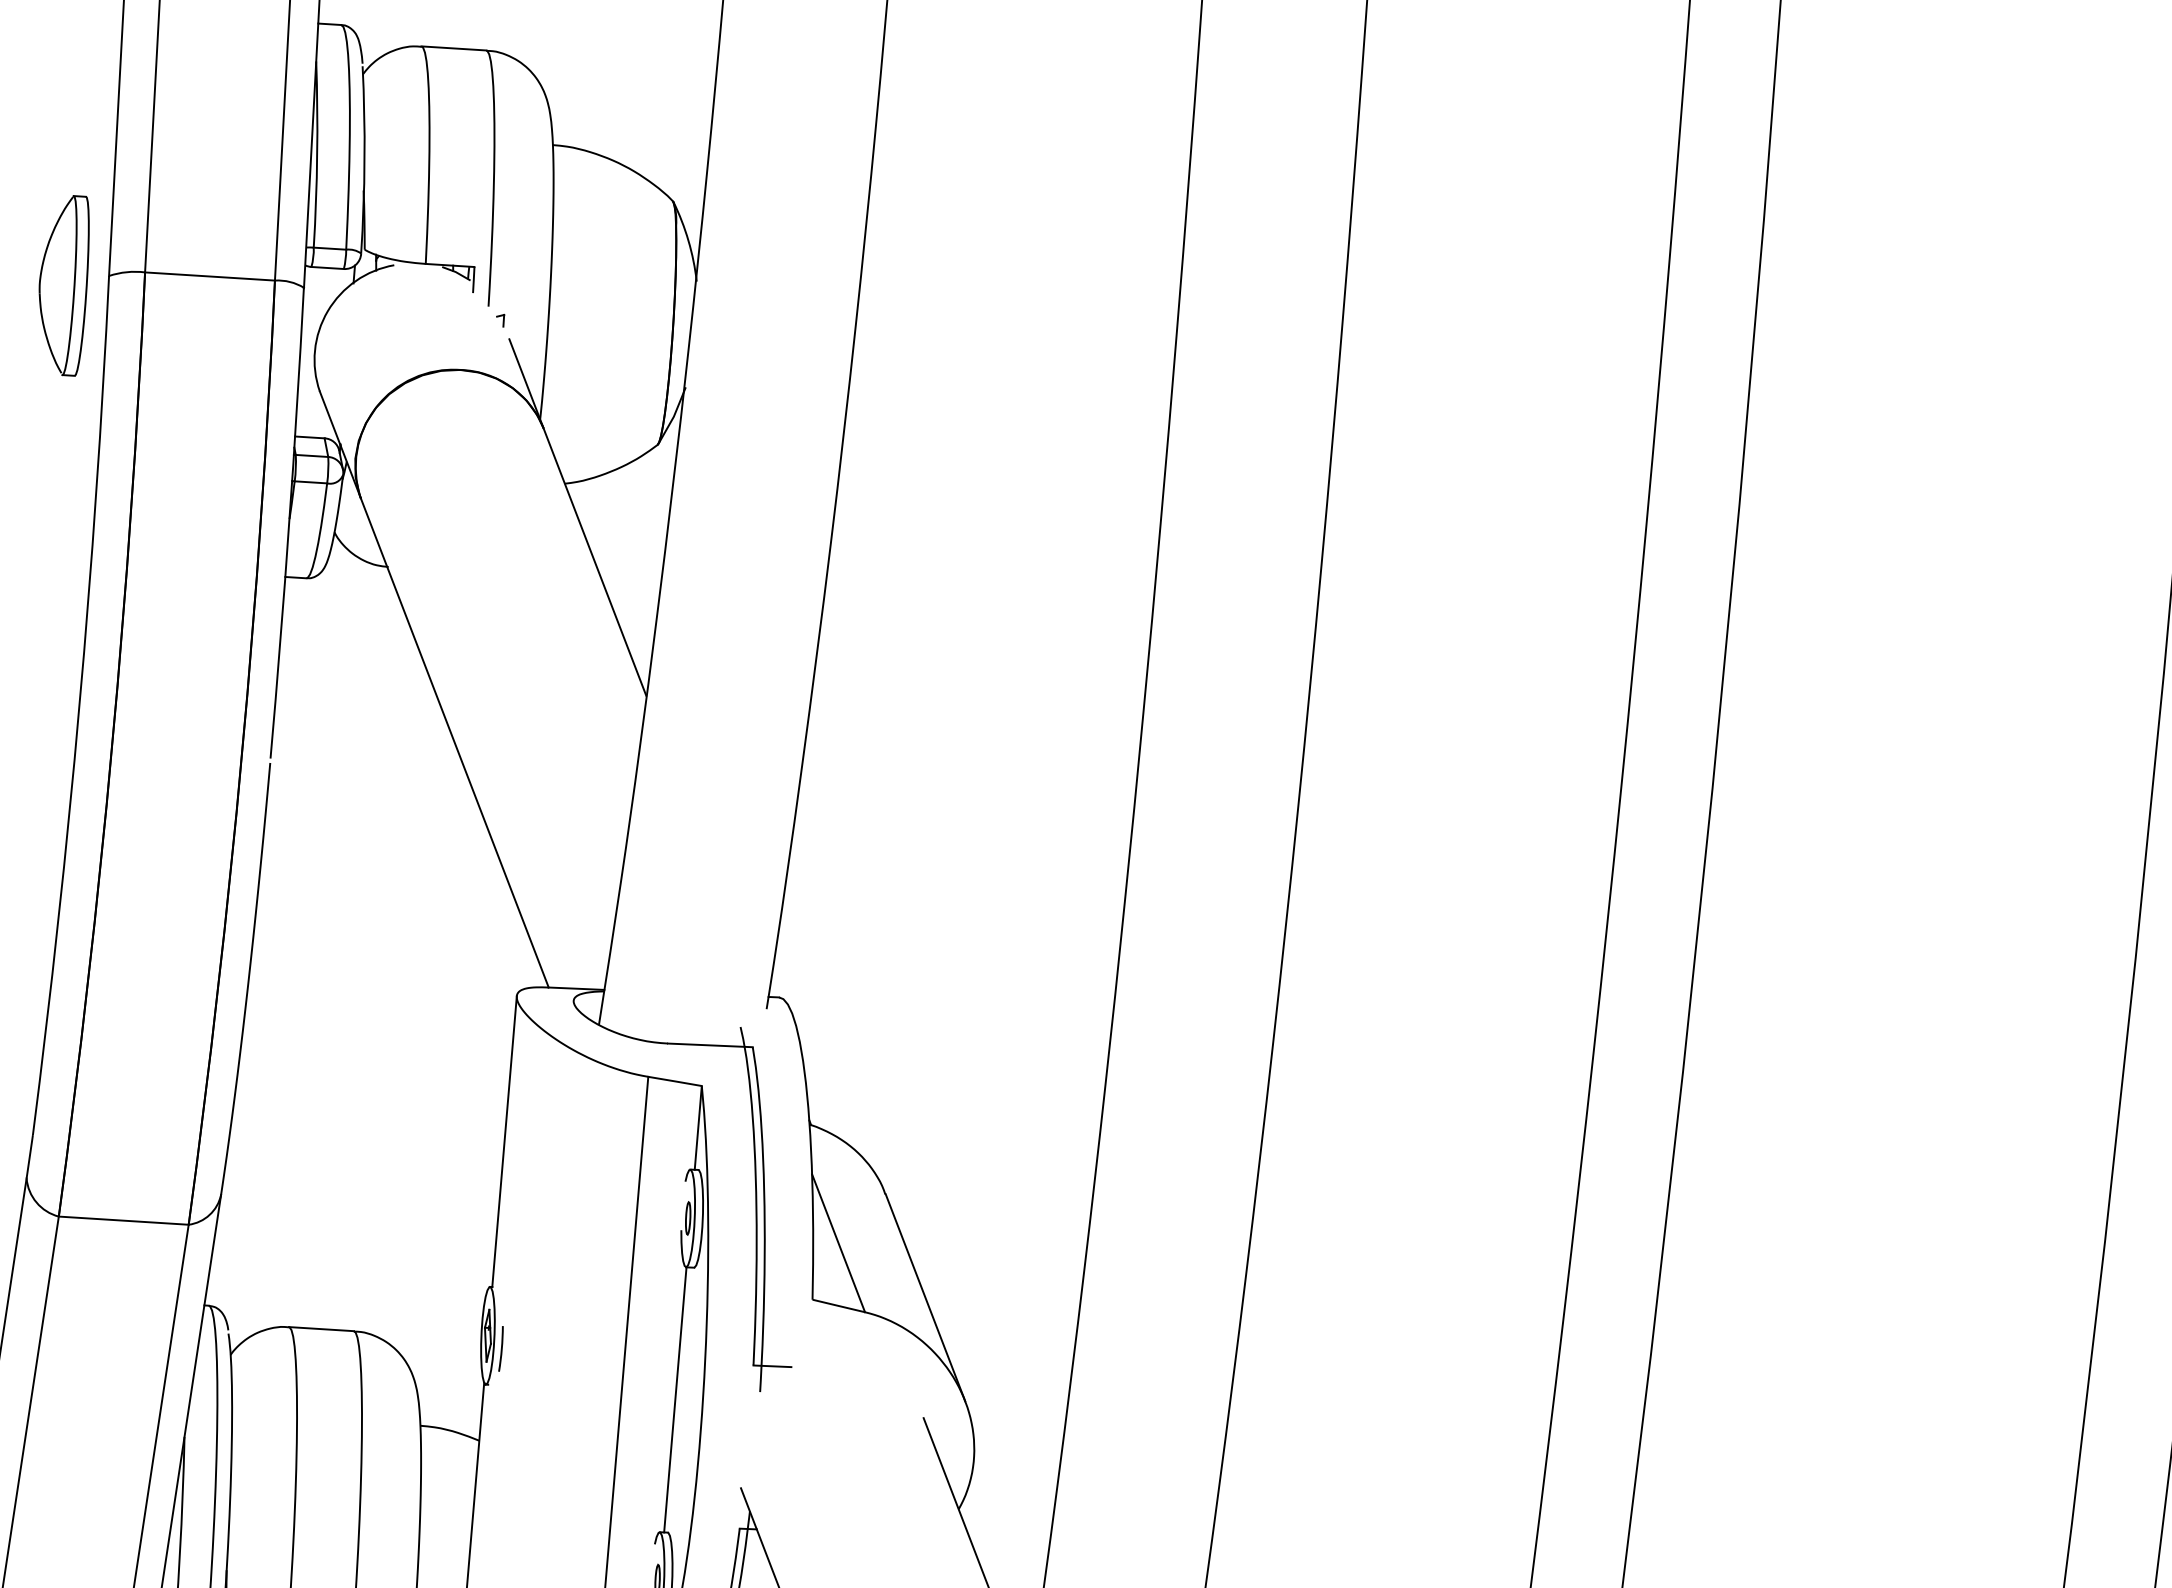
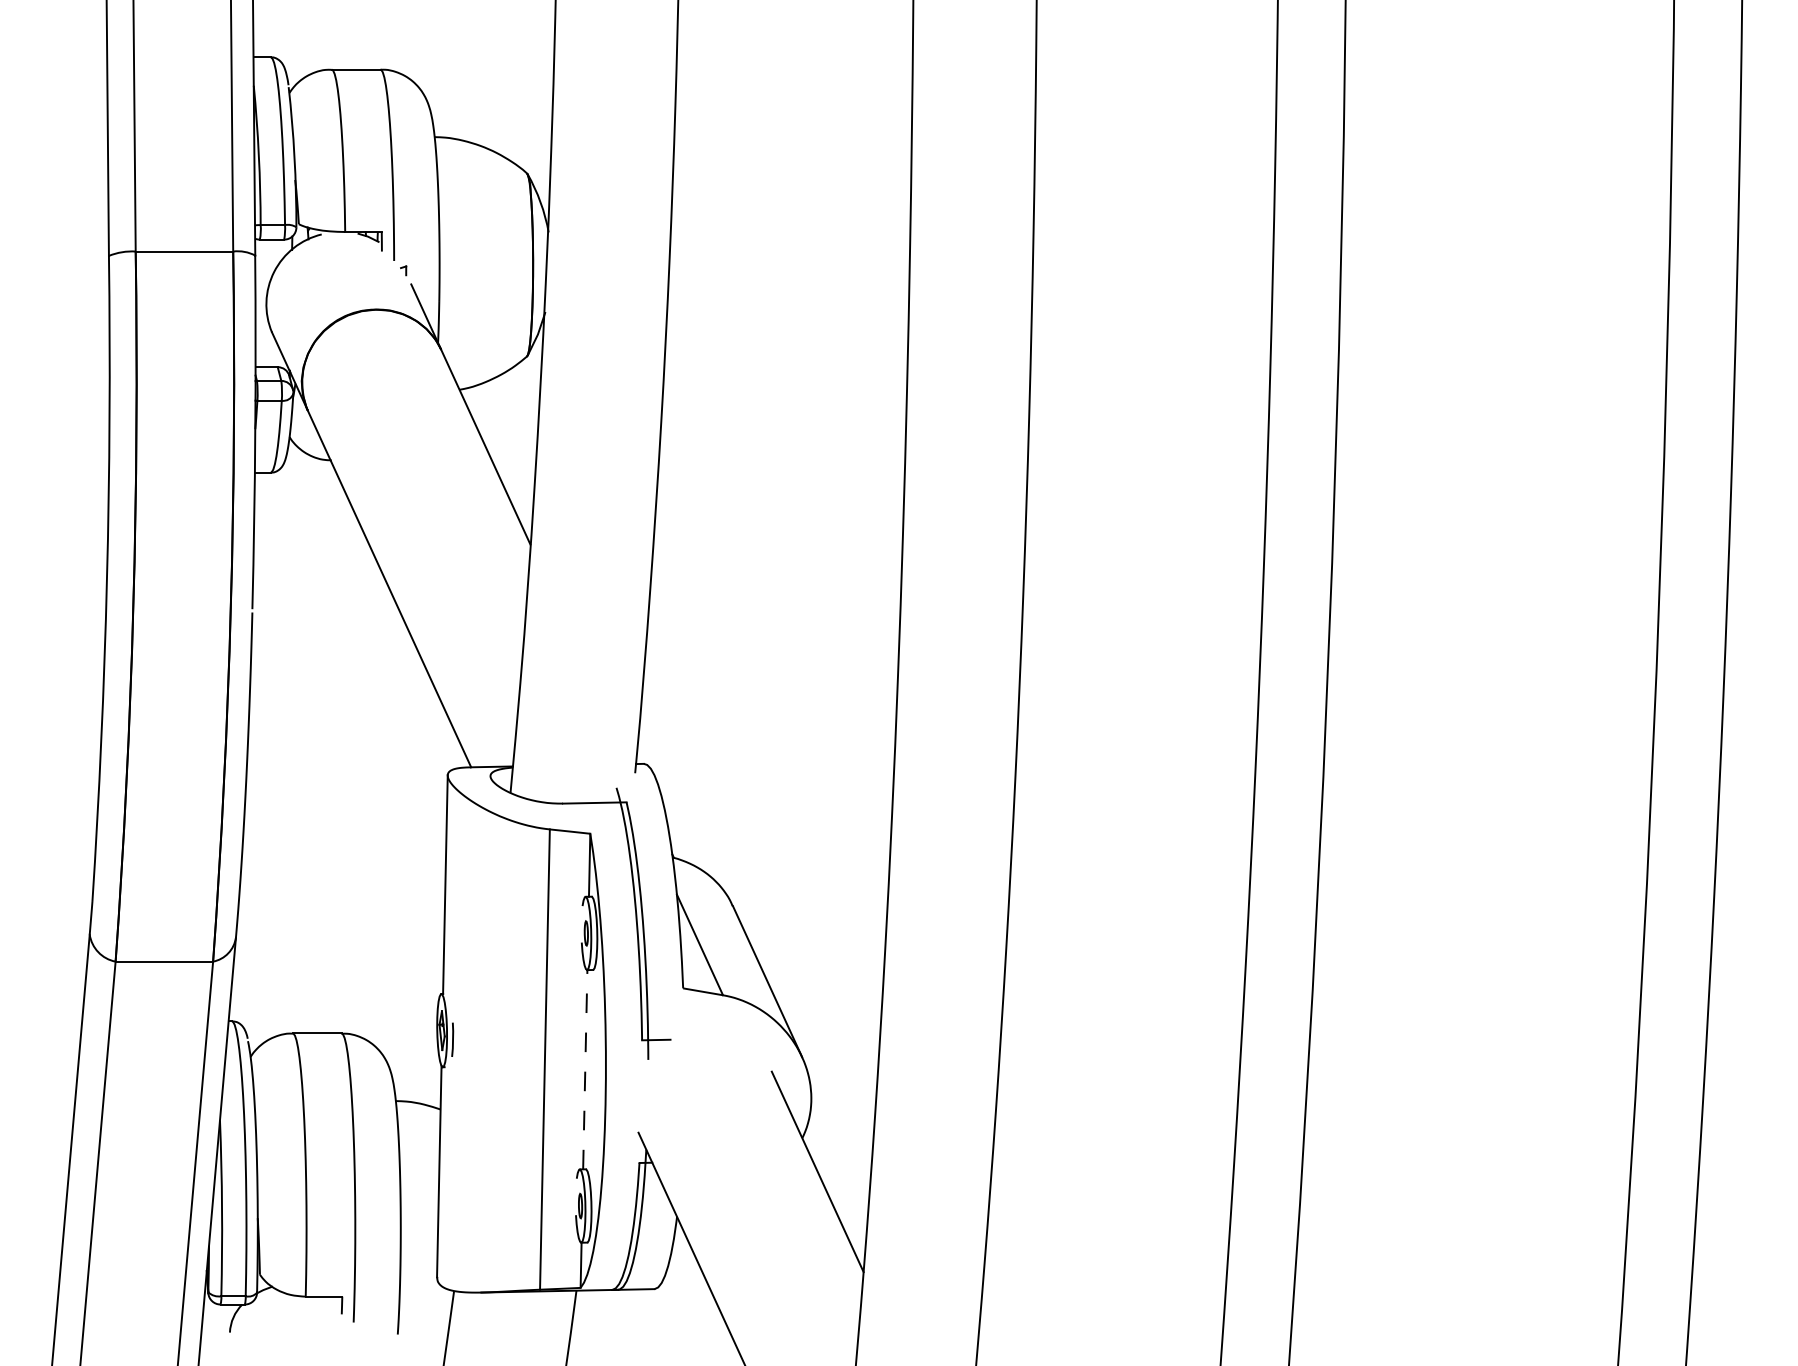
part: (62, 284) -> (74, 264), removed
line: (675, 1399) -> (585, 1069), solid -> dashed

